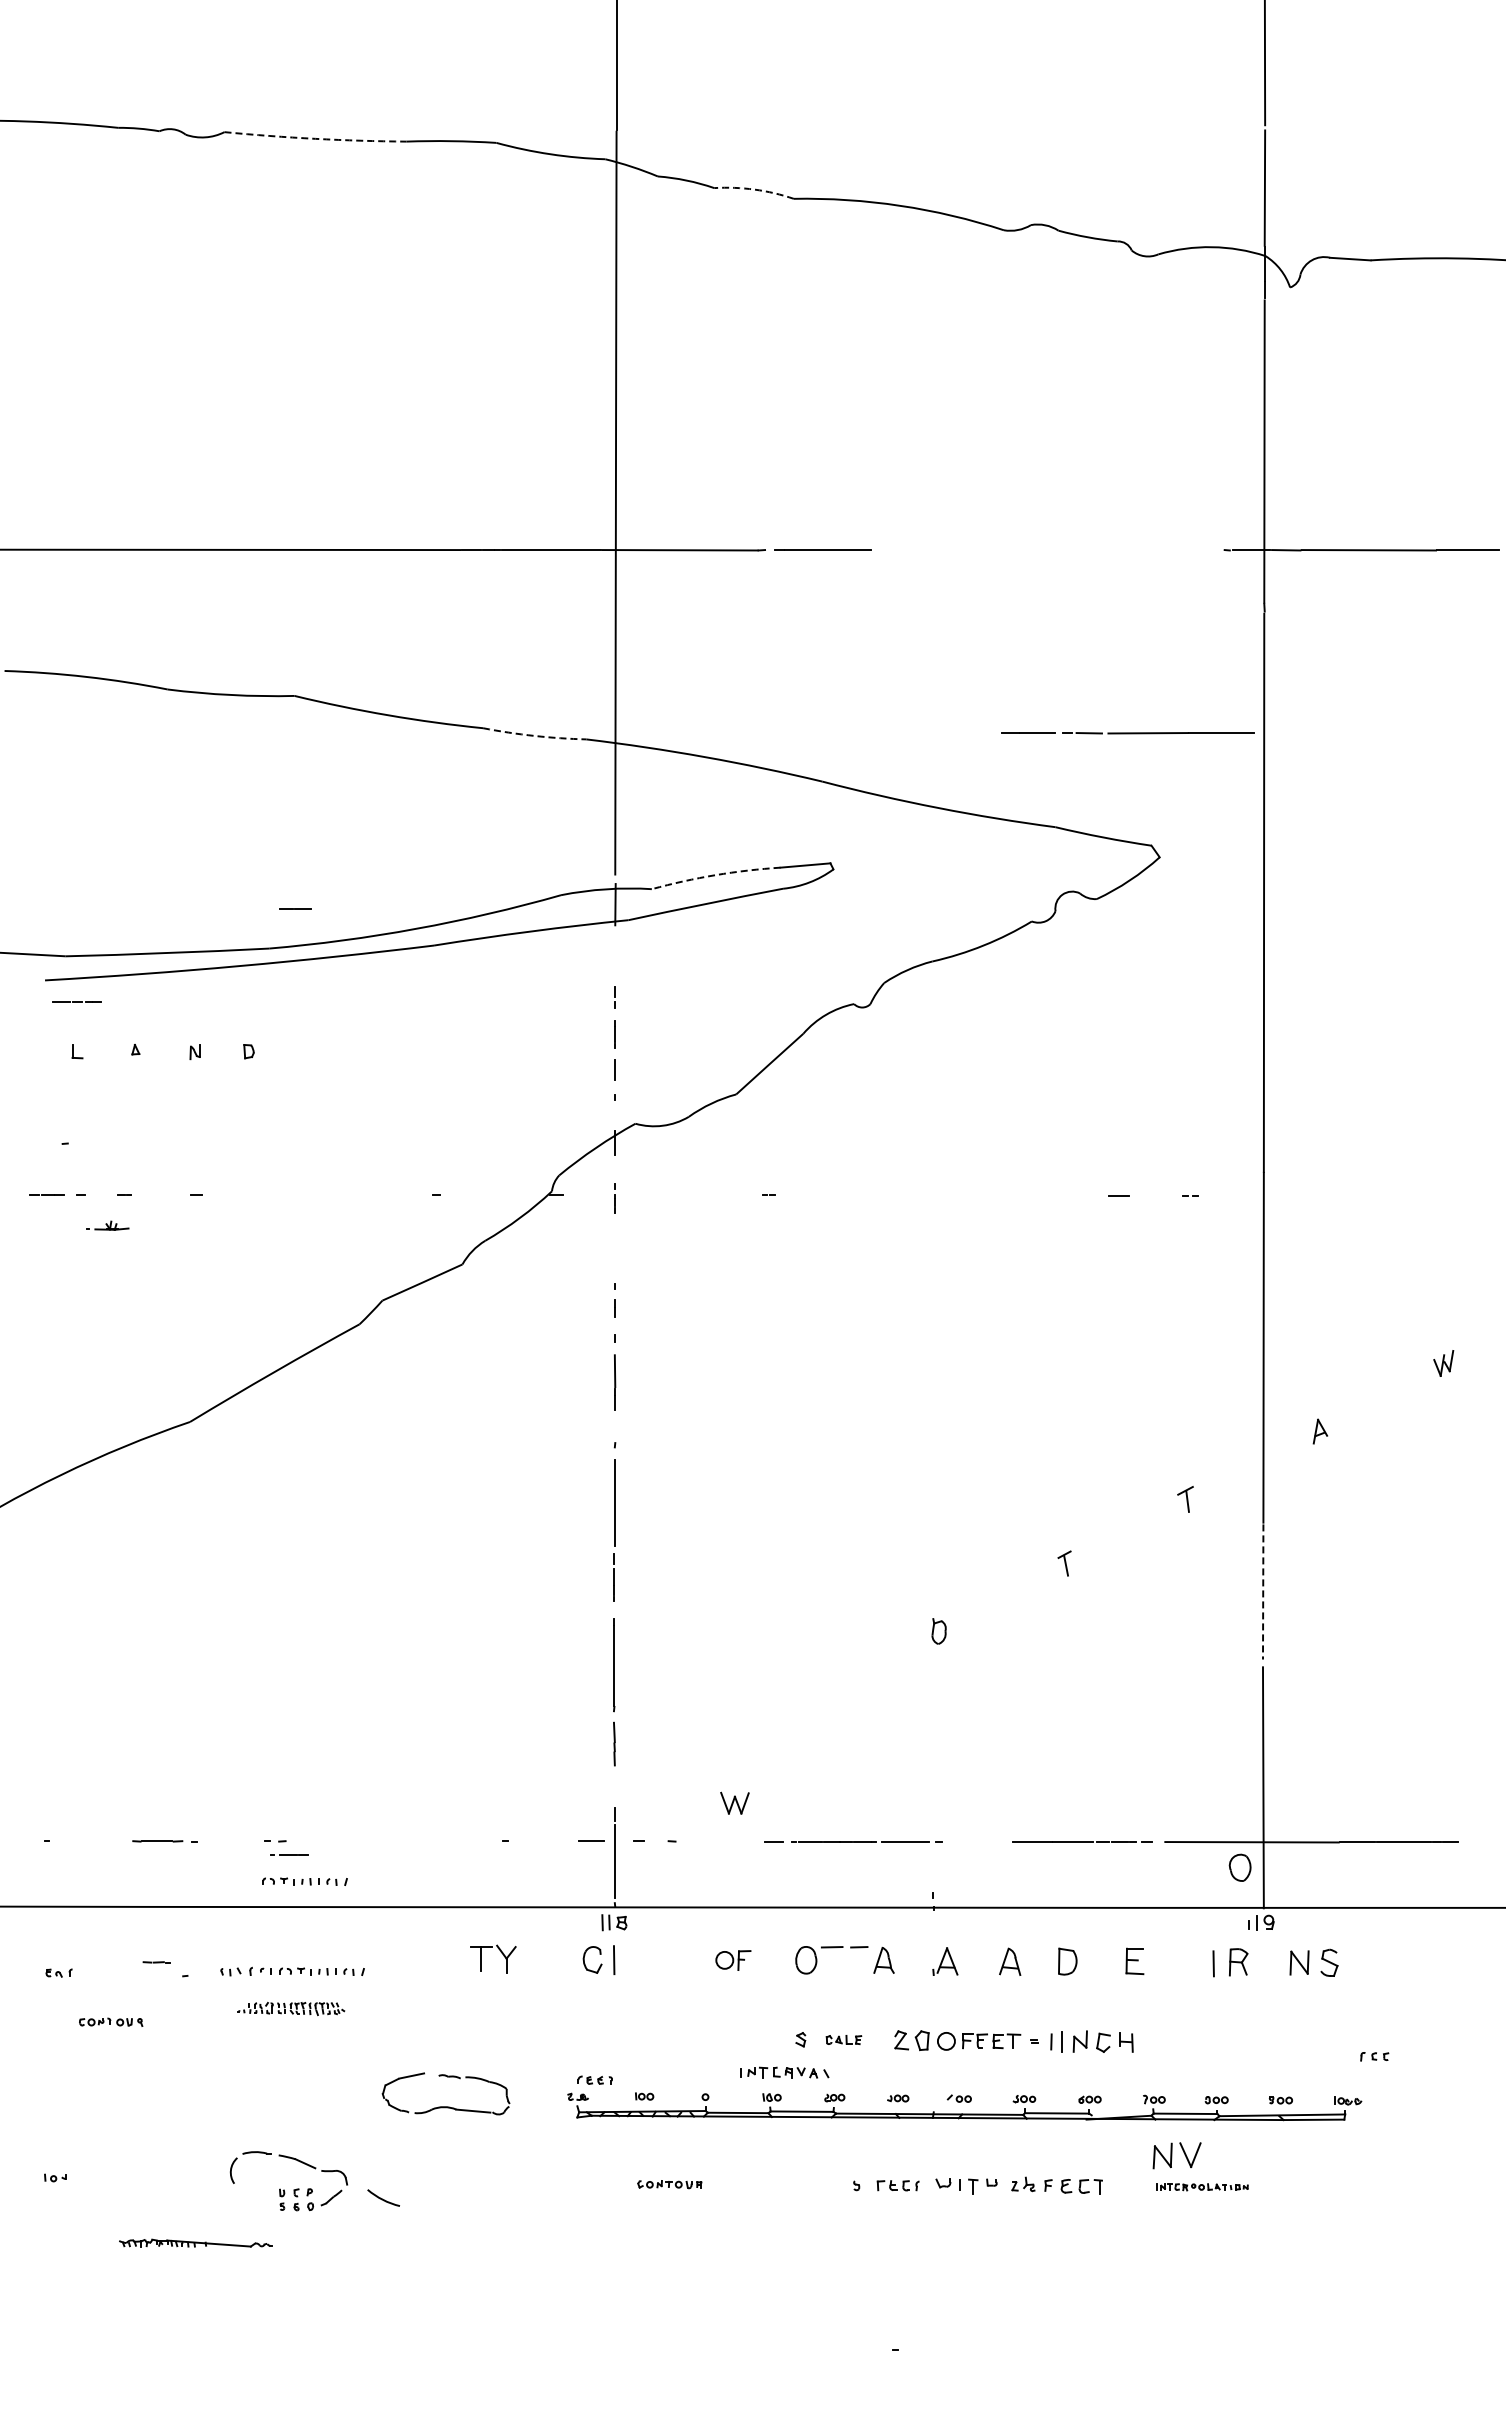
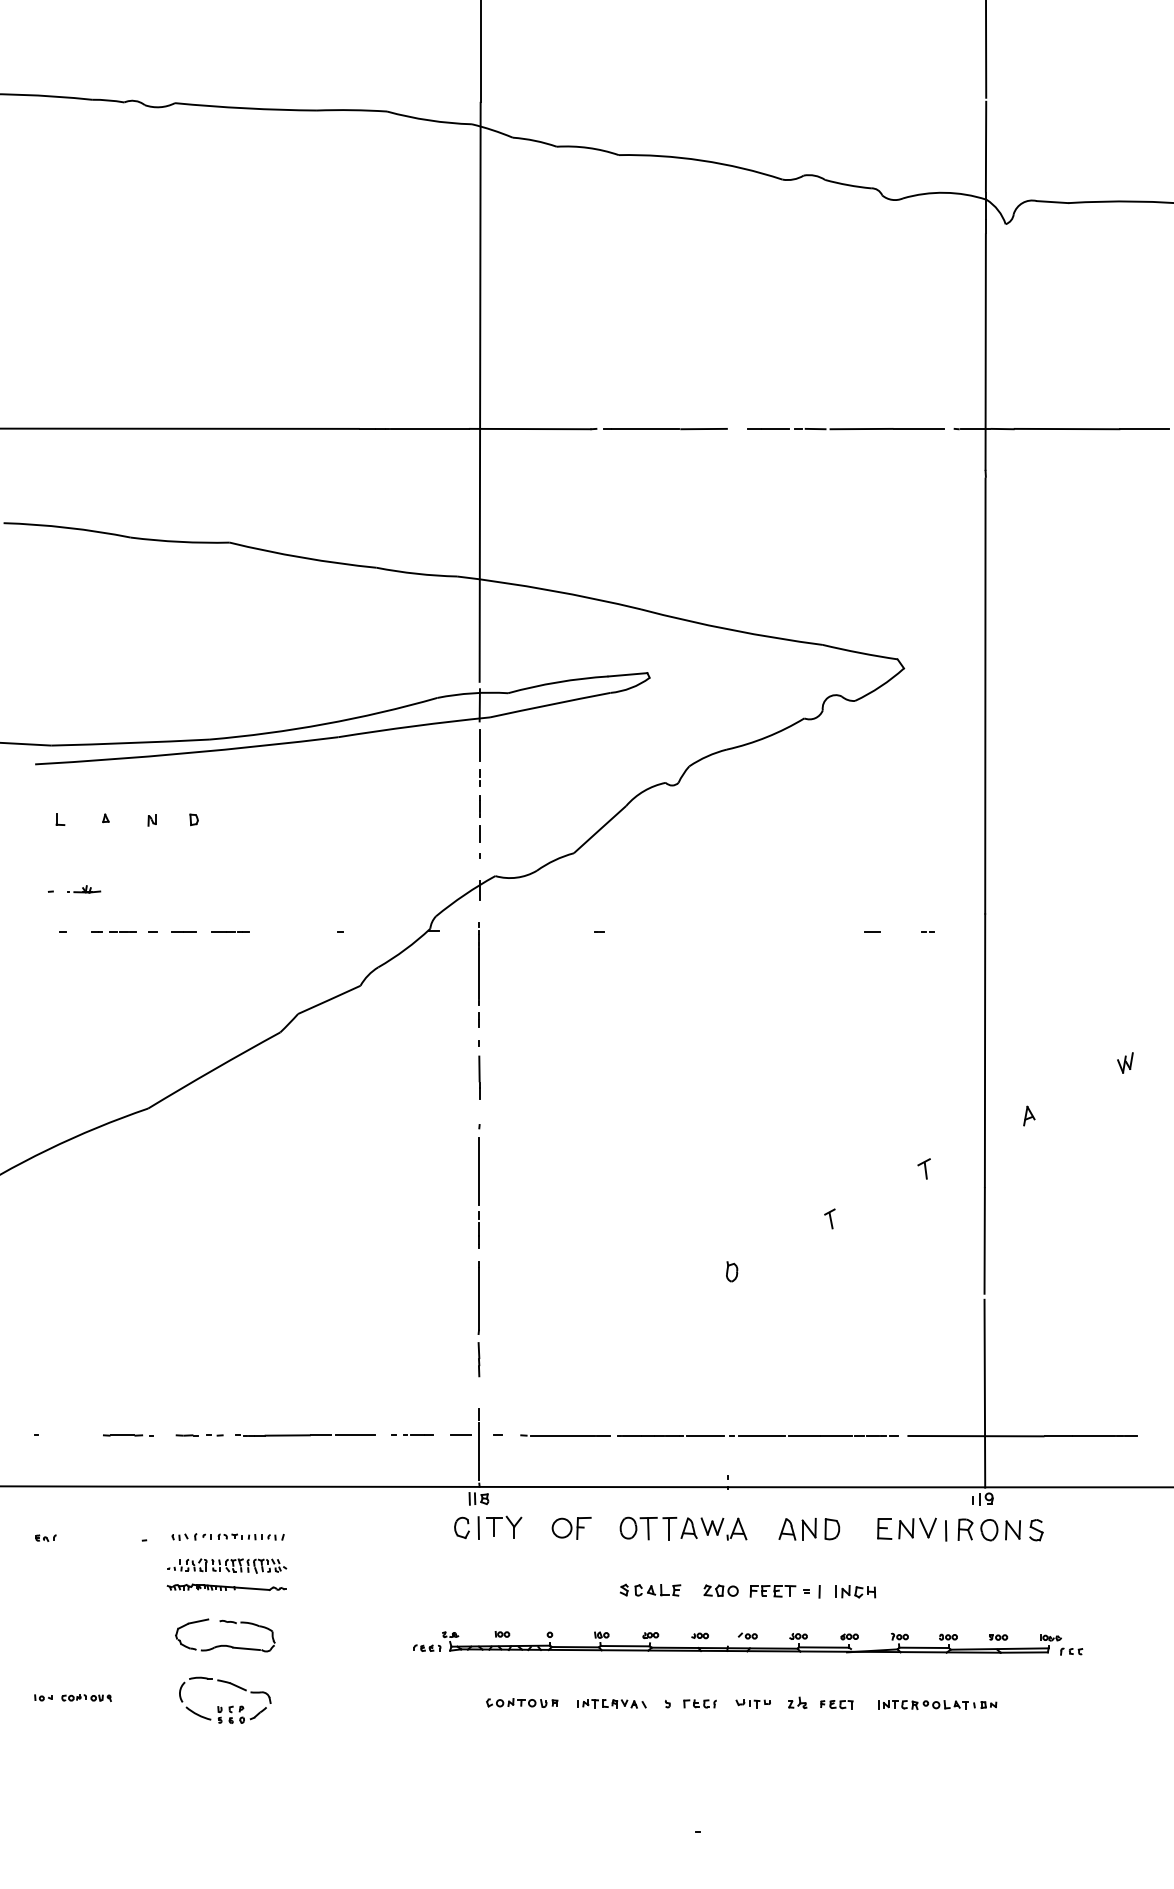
arc: (315, 138) -> (245, 108), dashed -> solid
arc: (754, 189) -> (588, 147), dashed -> solid
line: (902, 550) -> (703, 429), added
line: (1127, 733) -> (845, 429), moved
arc: (534, 735) -> (416, 573), dashed -> solid
arc: (715, 875) -> (557, 682), dashed -> solid
line: (295, 908) -> (184, 931), moved
line: (615, 955) -> (479, 744), added
line: (76, 1001) -> (230, 931), moved
line: (46, 1194) -> (122, 931), moved
part: (107, 1225) -> (83, 889), moved
line: (614, 1248) -> (479, 973), added
line: (1263, 1591) -> (984, 1240), dashed -> solid
part: (734, 1802) -> (712, 1526), moved
line: (391, 1841) -> (305, 1435), added
line: (721, 1841) -> (562, 1435), added
line: (977, 1842) -> (761, 1436), added
line: (289, 1854) -> (418, 1434), moved
part: (1239, 1867) -> (988, 1529), moved
part: (304, 1881) -> (237, 1466), removed
part: (500, 1952) -> (509, 1522), moved
part: (733, 1960) -> (571, 1528), size x1.43
line: (831, 1960) -> (648, 1528), added
line: (858, 1961) -> (669, 1529), added
part: (1037, 1961) -> (808, 1529), added
line: (156, 1962) -> (186, 1435), moved
part: (290, 2008) -> (226, 1565), size x1.43
part: (111, 2021) -> (86, 1697), moved
part: (843, 2039) -> (657, 1589), size x1.67
part: (925, 2040) -> (721, 1590), size x0.71
part: (1097, 2041) -> (855, 1591), size x0.71
part: (1374, 2056) -> (1071, 1651), moved
part: (784, 2072) -> (611, 1703), moved
part: (594, 2079) -> (426, 1647), moved
part: (445, 2106) -> (224, 1645), moved
part: (1176, 2155) -> (917, 1528), moved
part: (669, 2184) -> (521, 1702), size x1.43
part: (965, 2186) -> (752, 1704), size x0.71
part: (1073, 2186) -> (836, 1704), size x0.71
part: (1202, 2187) -> (937, 1705), size x1.67
arc: (382, 2198) -> (197, 1713), moved
part: (195, 2242) -> (226, 1586), moved

